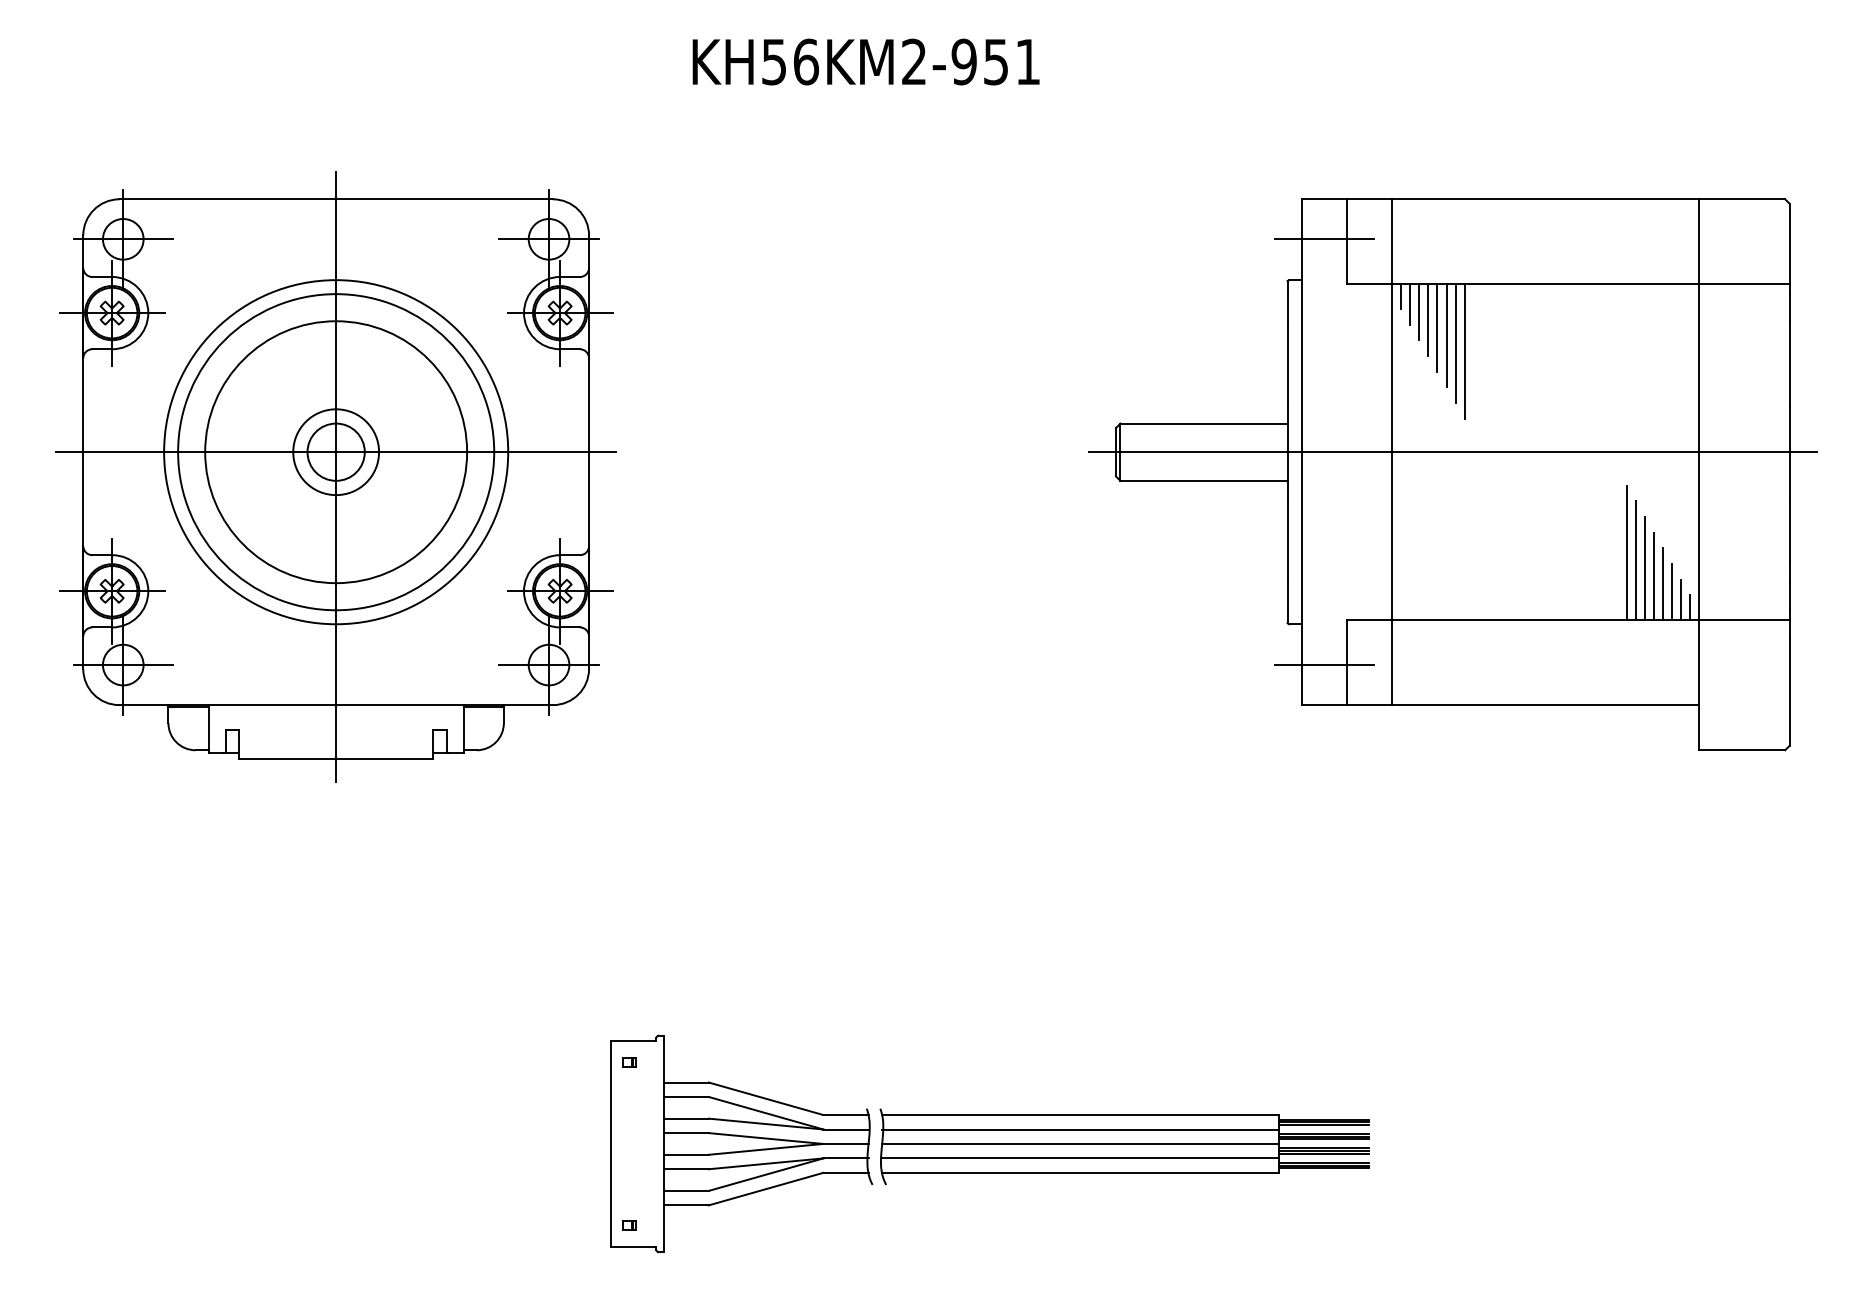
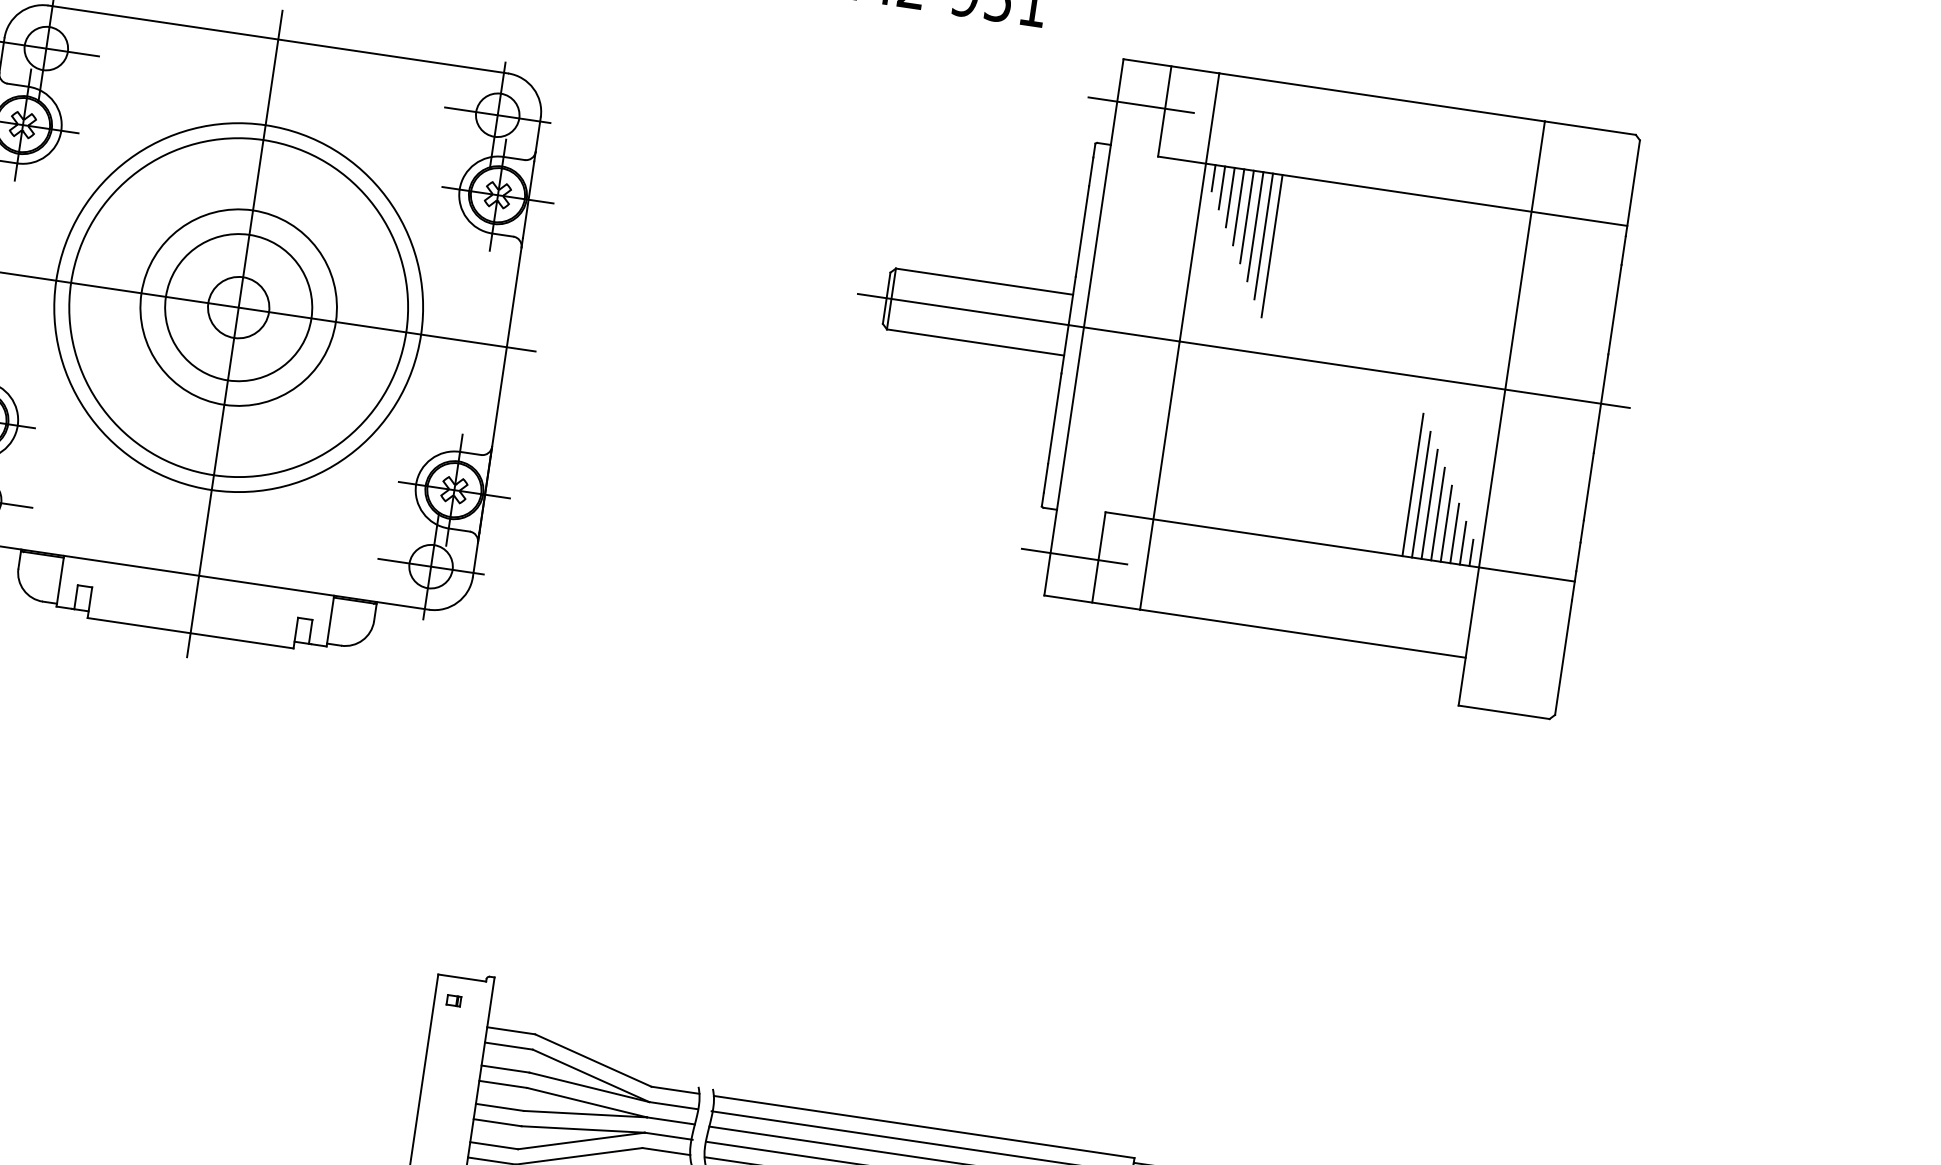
circle: (336, 452) -> (239, 308), size x0.7
circle: (336, 452) -> (239, 308), size x1.6
part: (1452, 474) -> (1240, 374), moved

